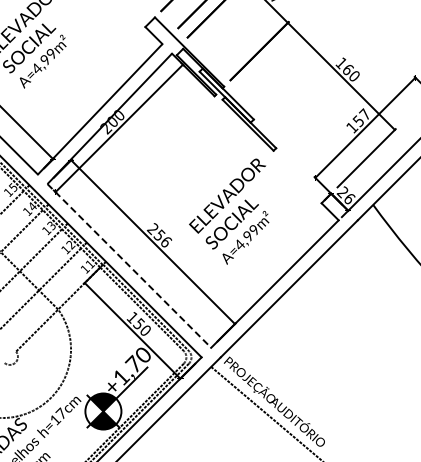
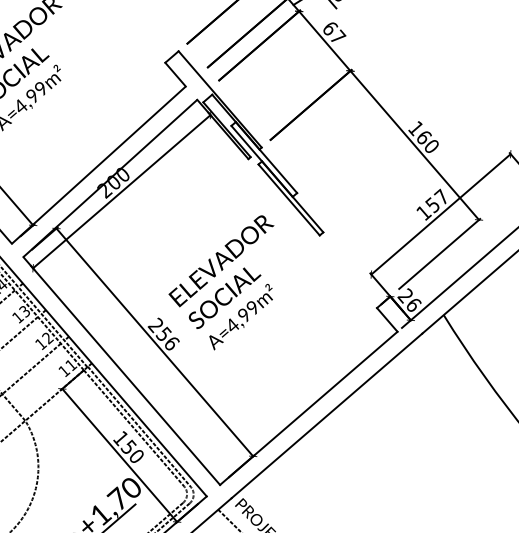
text: (229, 211) -> (222, 281), moved
line: (129, 265) -> (121, 370), dashed -> solid

